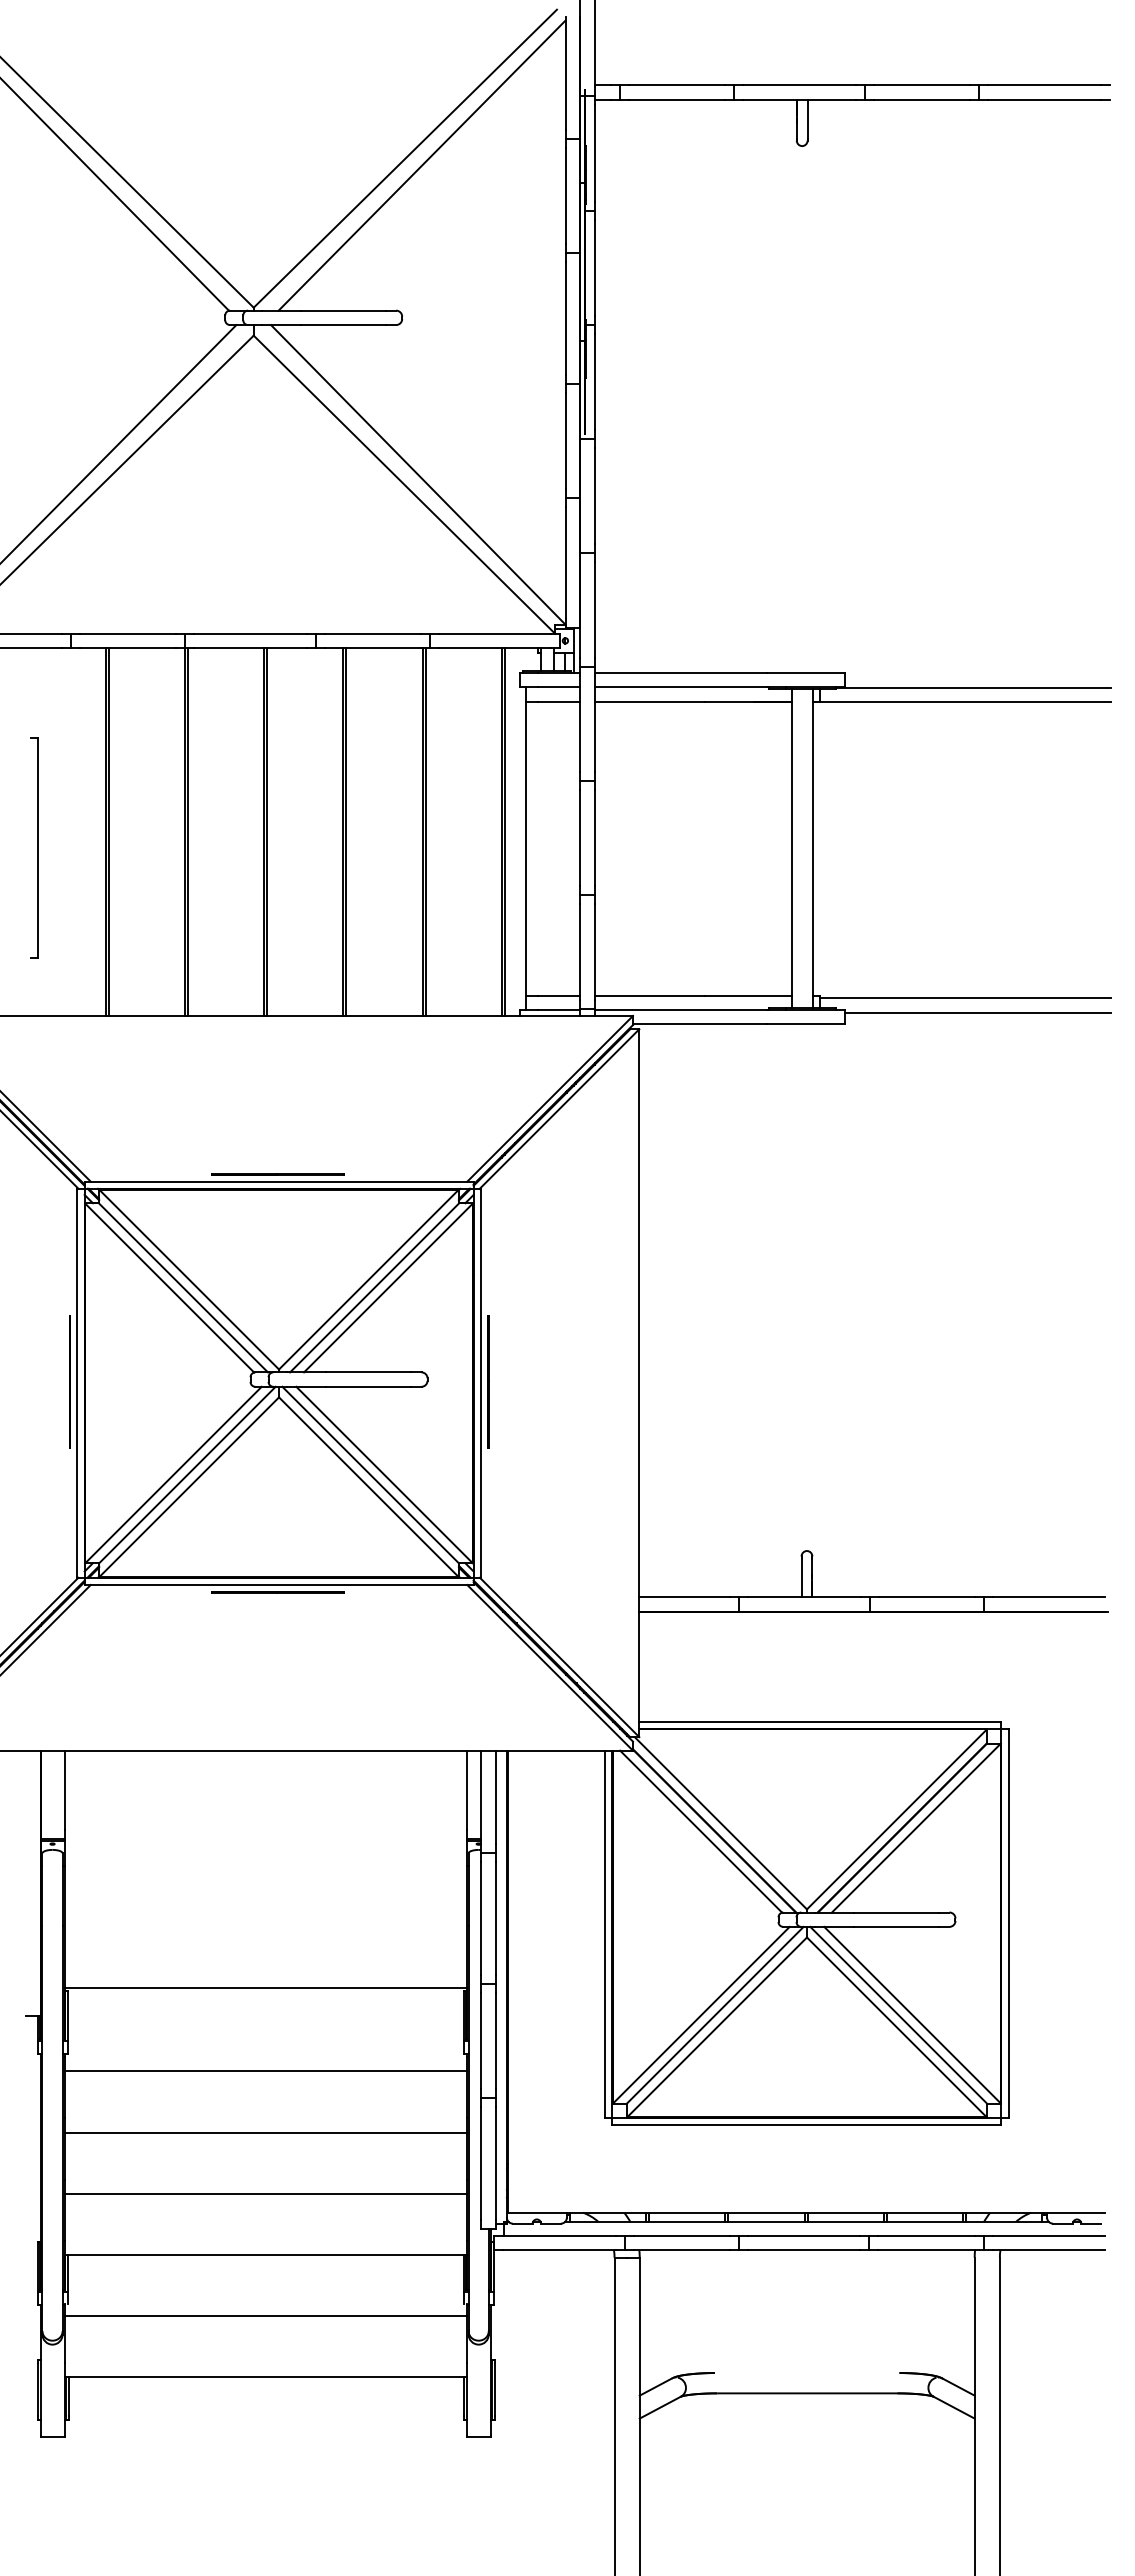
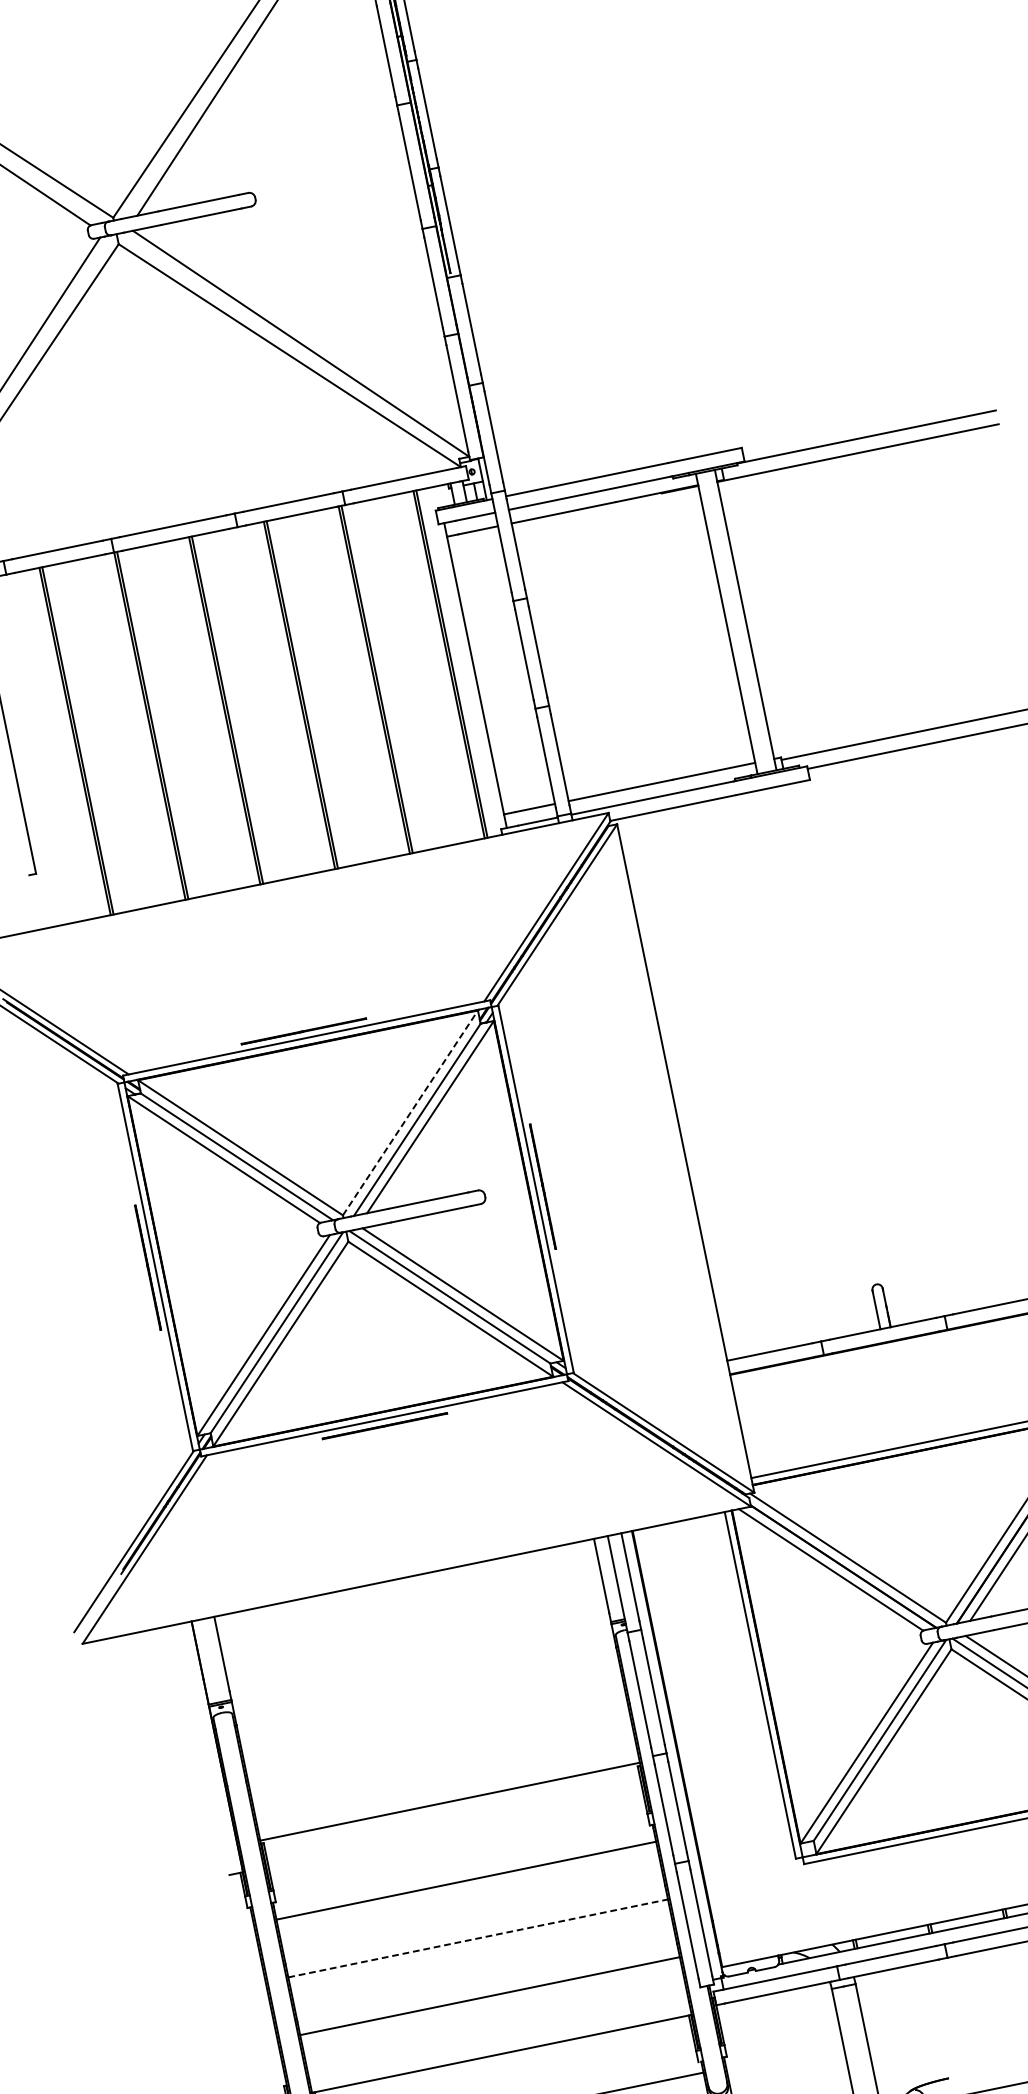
line: (369, 1279) -> (410, 1112), solid -> dashed
line: (266, 2132) -> (478, 1938), solid -> dashed

